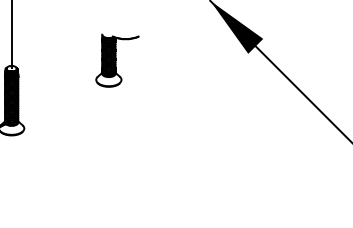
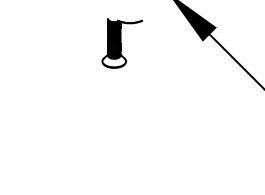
part: (117, 60) -> (122, 43), moved

